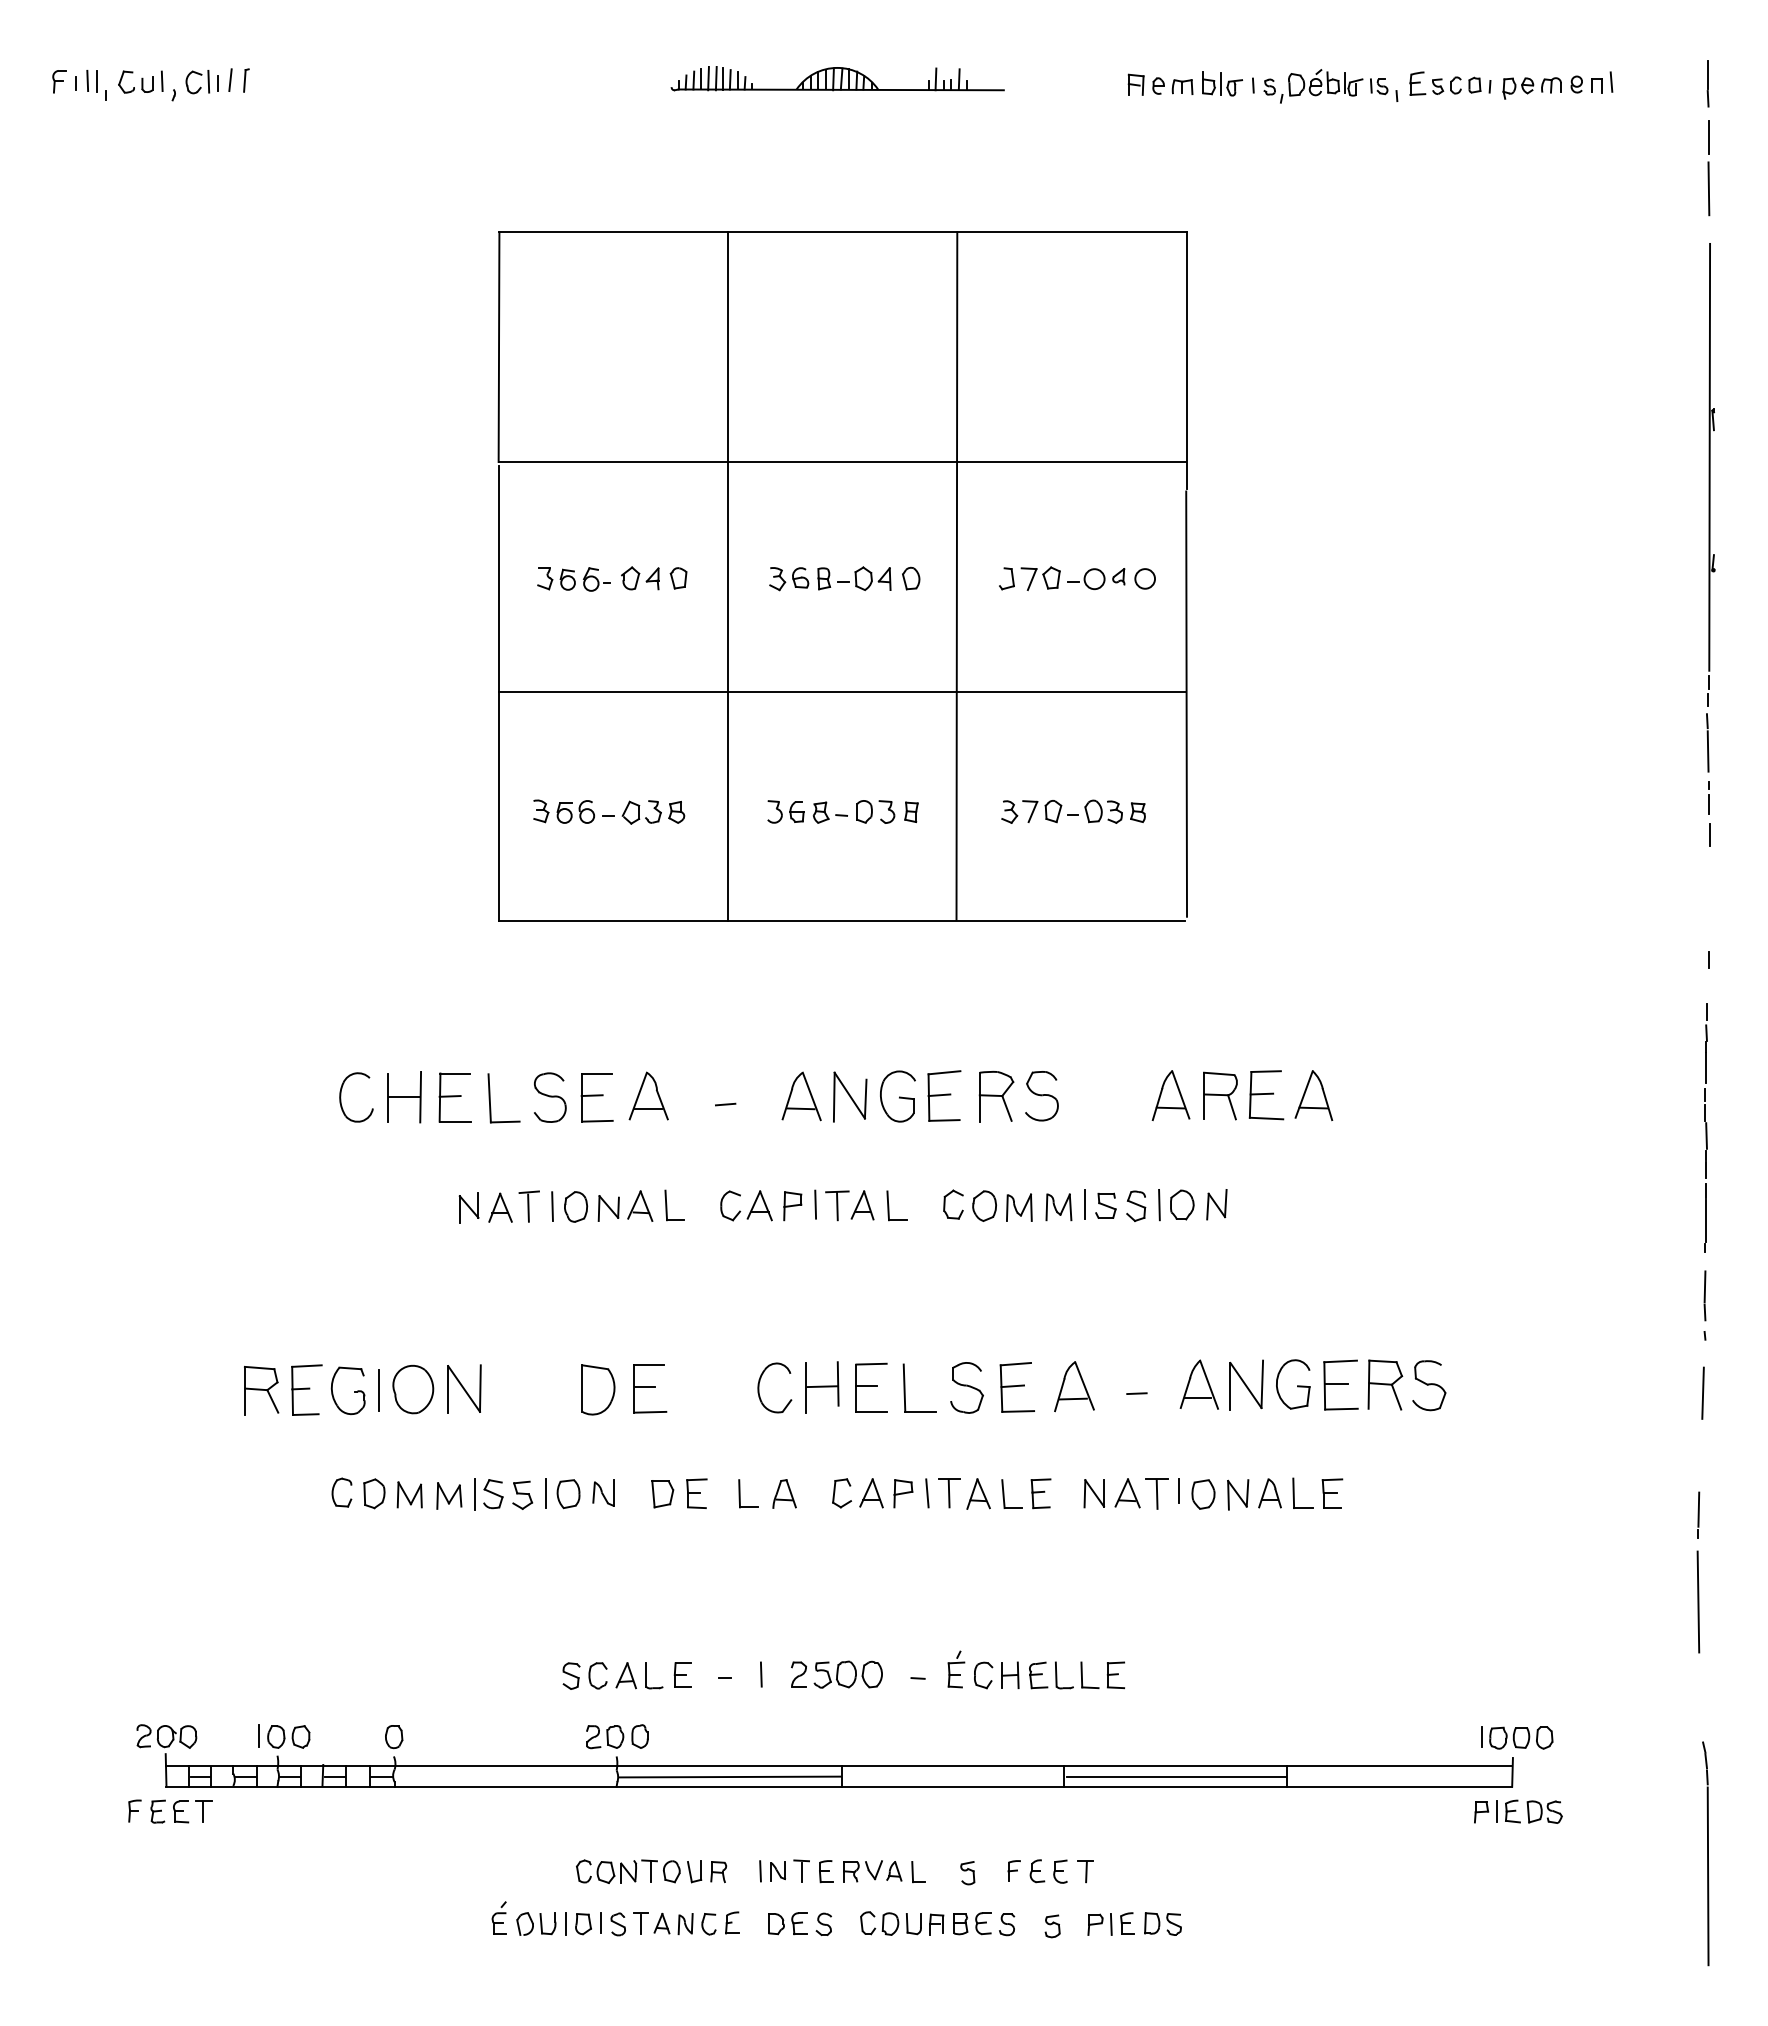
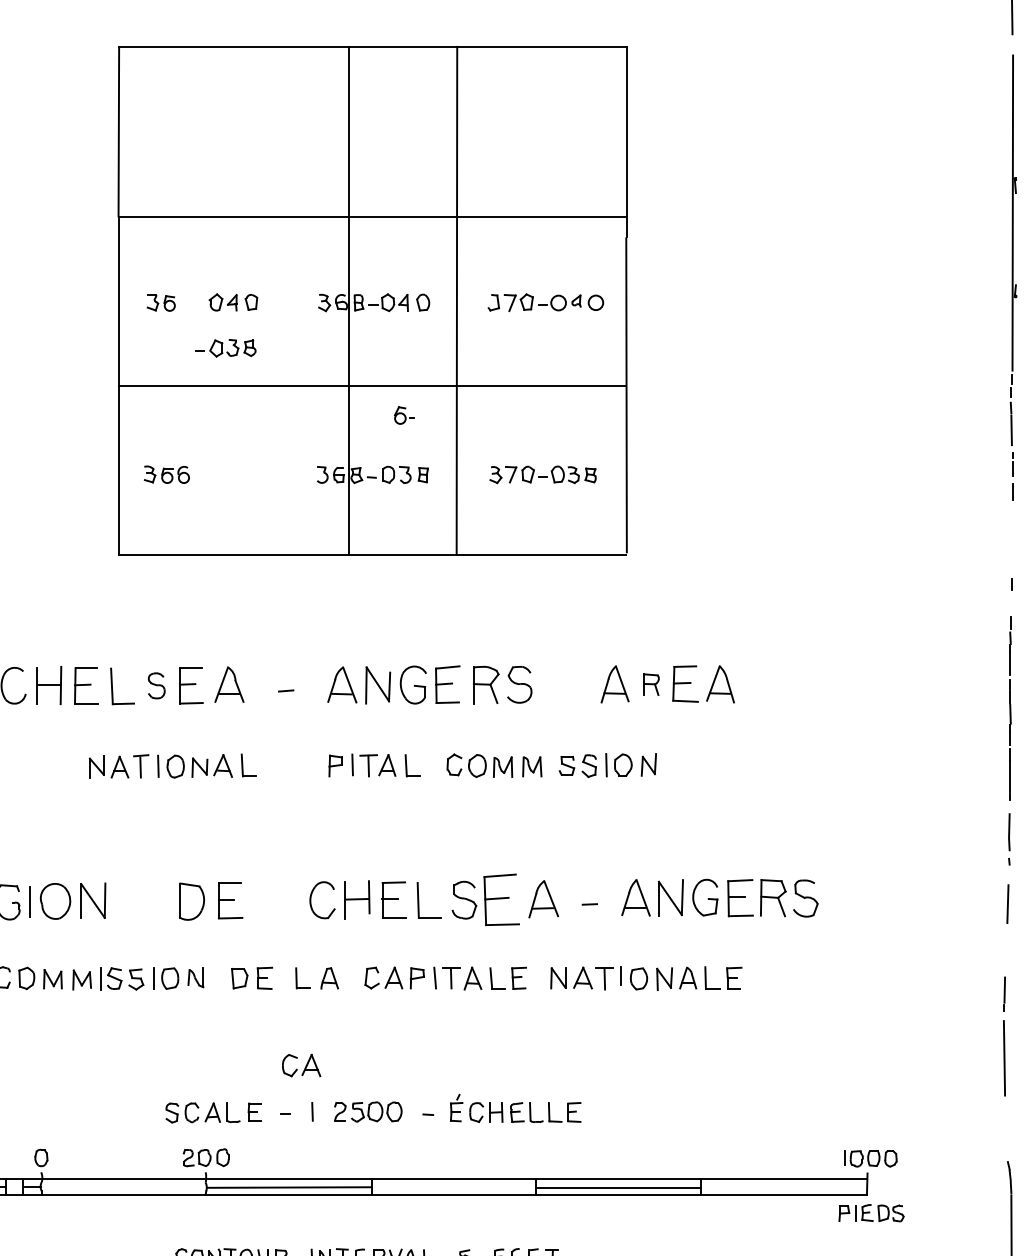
line: (728, 576) -> (348, 301), moved
part: (596, 579) -> (404, 415), moved
part: (643, 812) -> (225, 348), moved
part: (1220, 1095) -> (651, 684), size x0.6
part: (550, 1097) -> (156, 685), size x0.7
line: (1085, 1203) -> (551, 764), removed
part: (746, 1205) -> (301, 1065), moved
part: (1016, 1387) -> (500, 899), size x1.4

